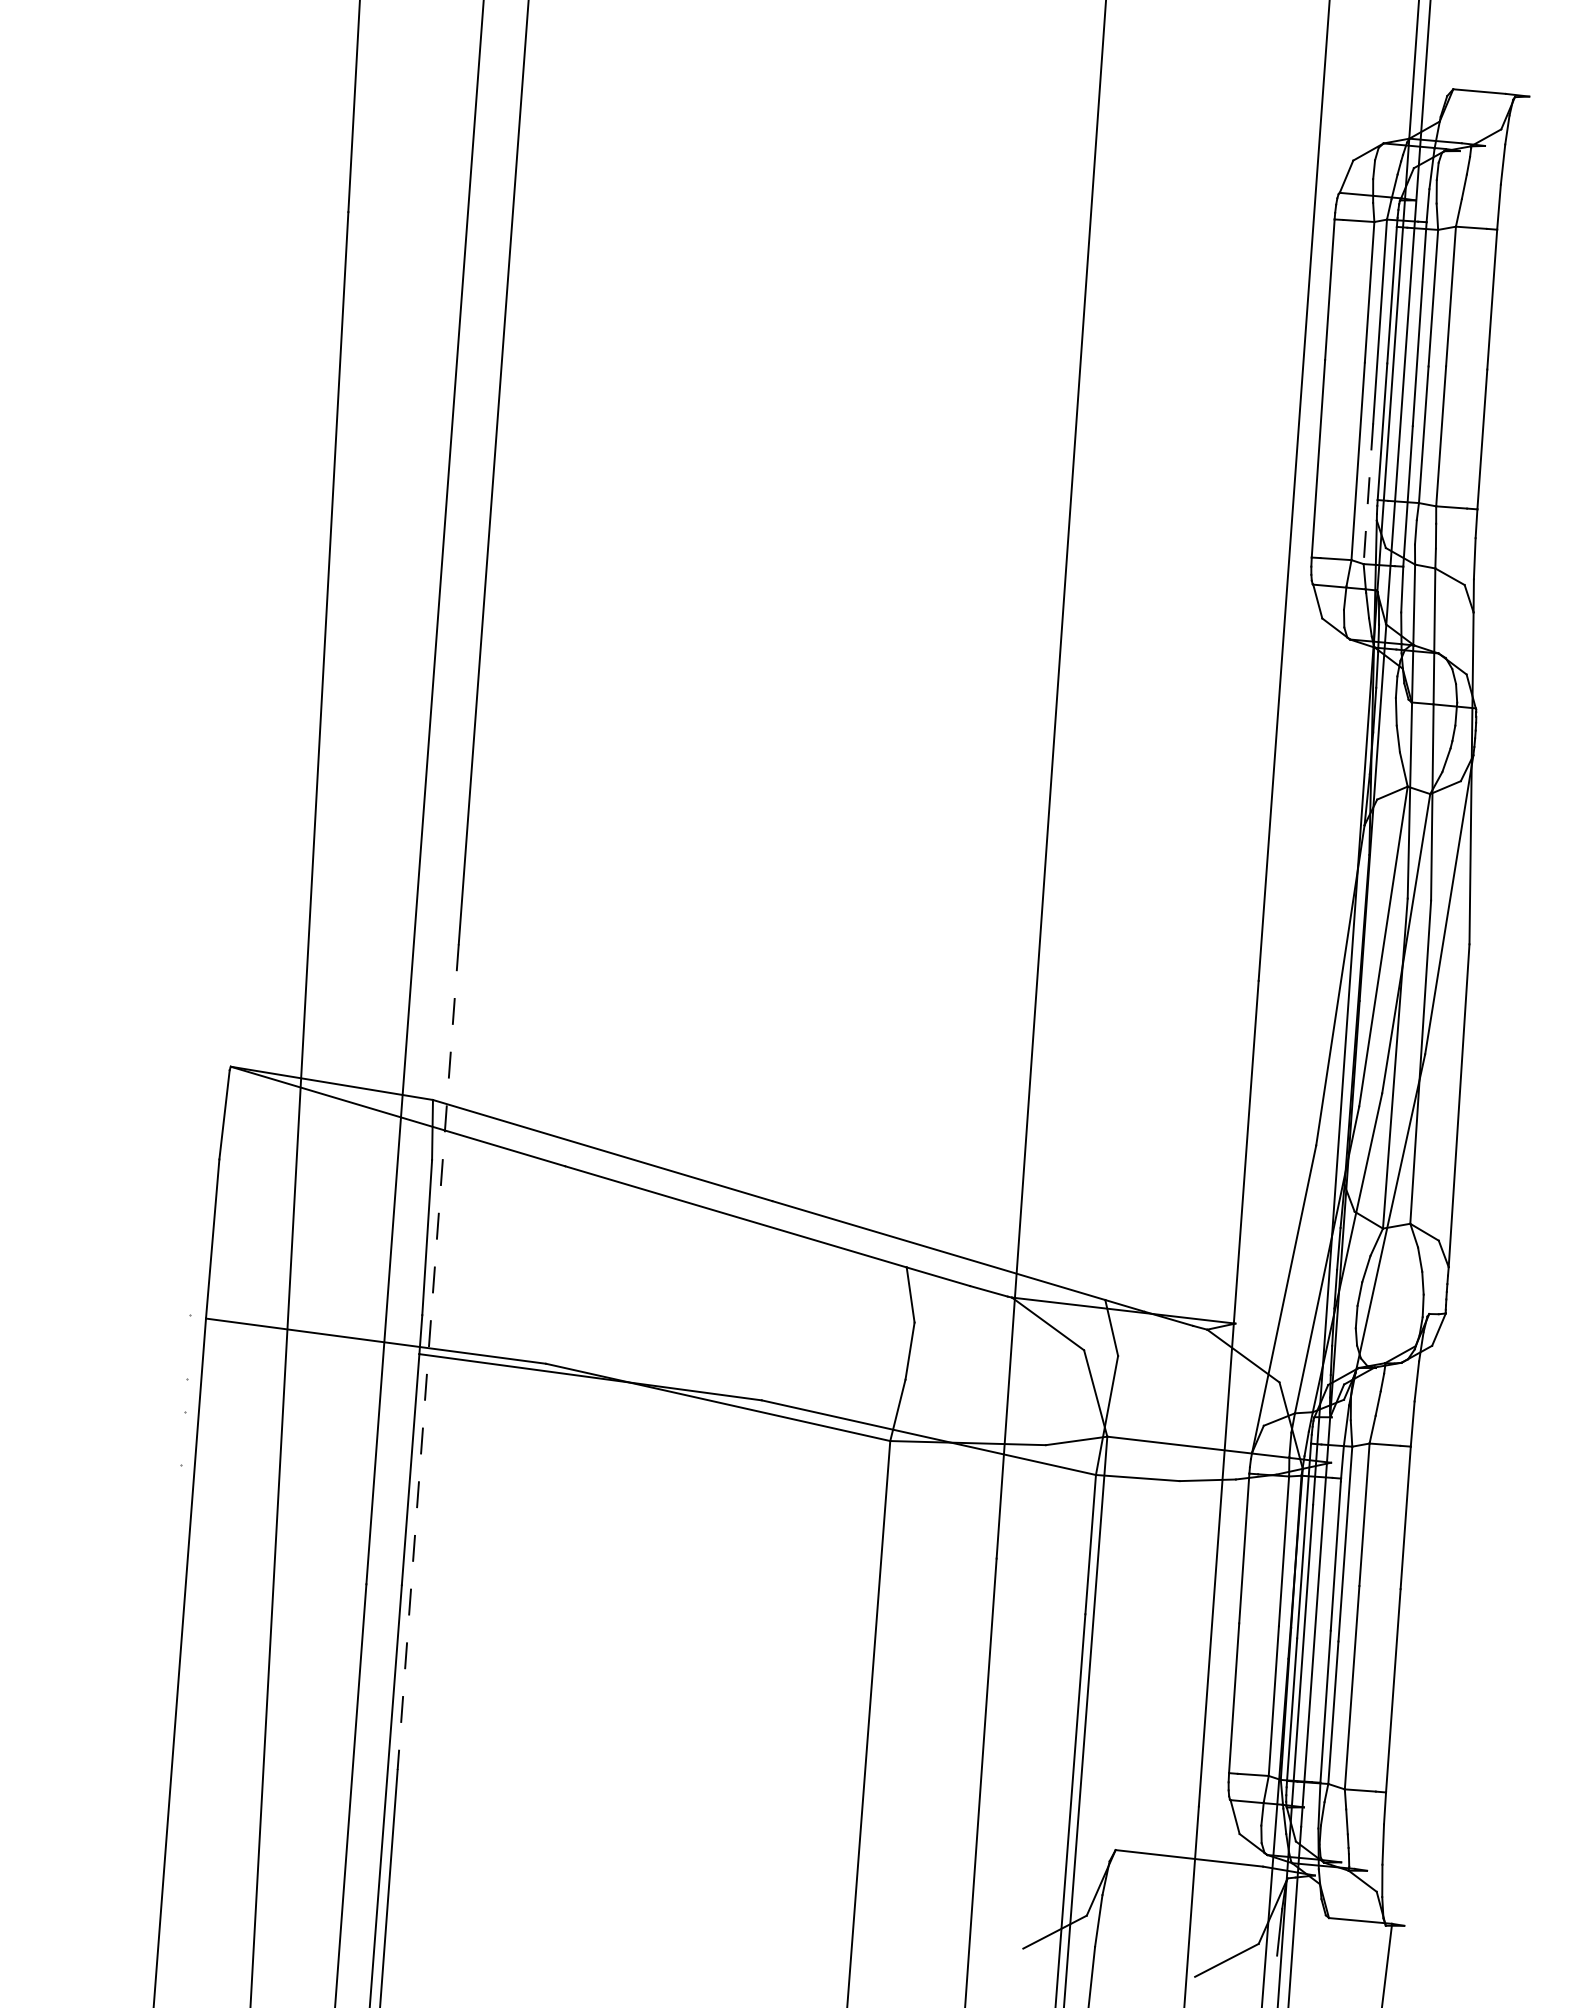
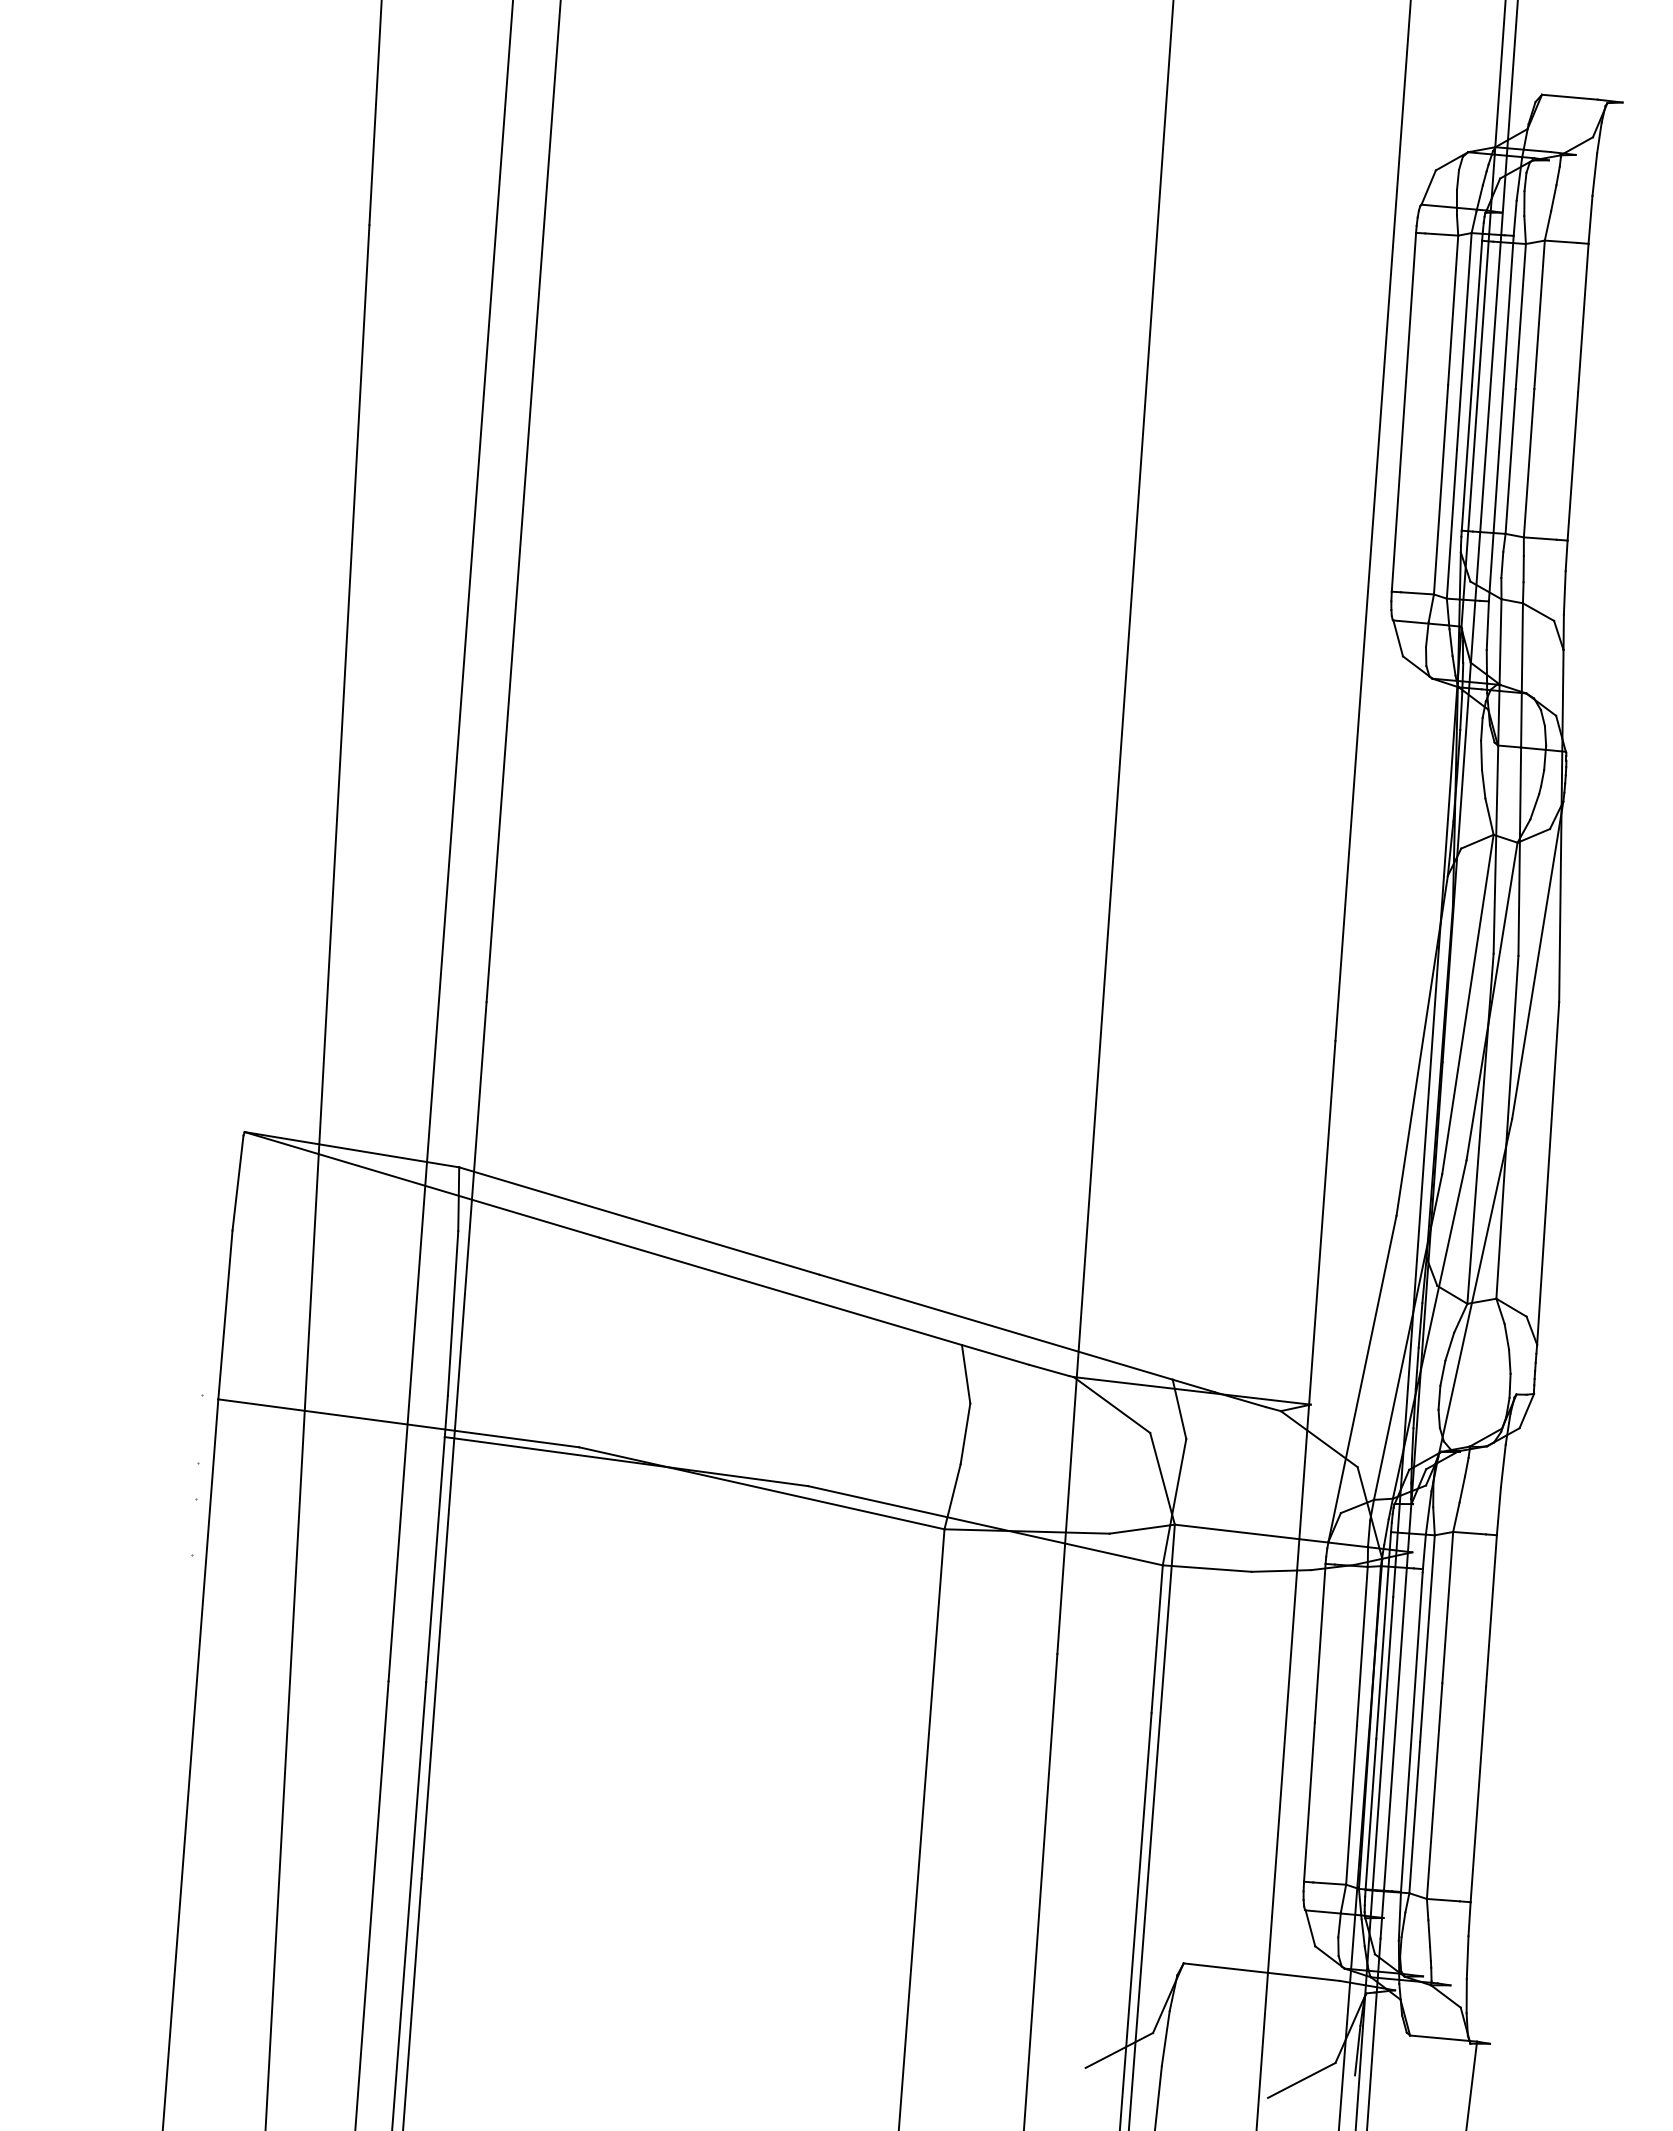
line: (1368, 494) -> (1451, 524), dashed -> solid
line: (428, 1357) -> (454, 1440), dashed -> solid

